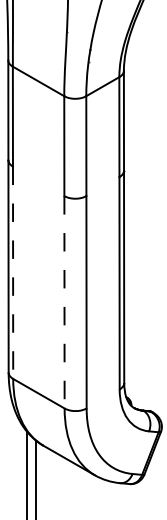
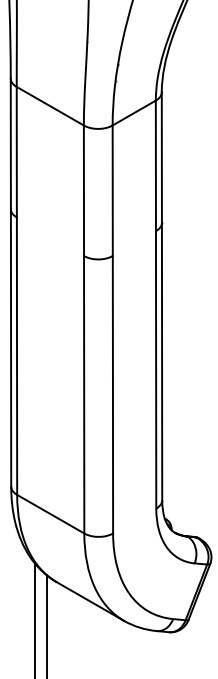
line: (13, 273) -> (17, 357), dashed -> solid
line: (64, 302) -> (84, 395), dashed -> solid

